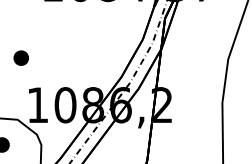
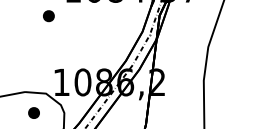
part: (20, 58) -> (48, 16), moved

